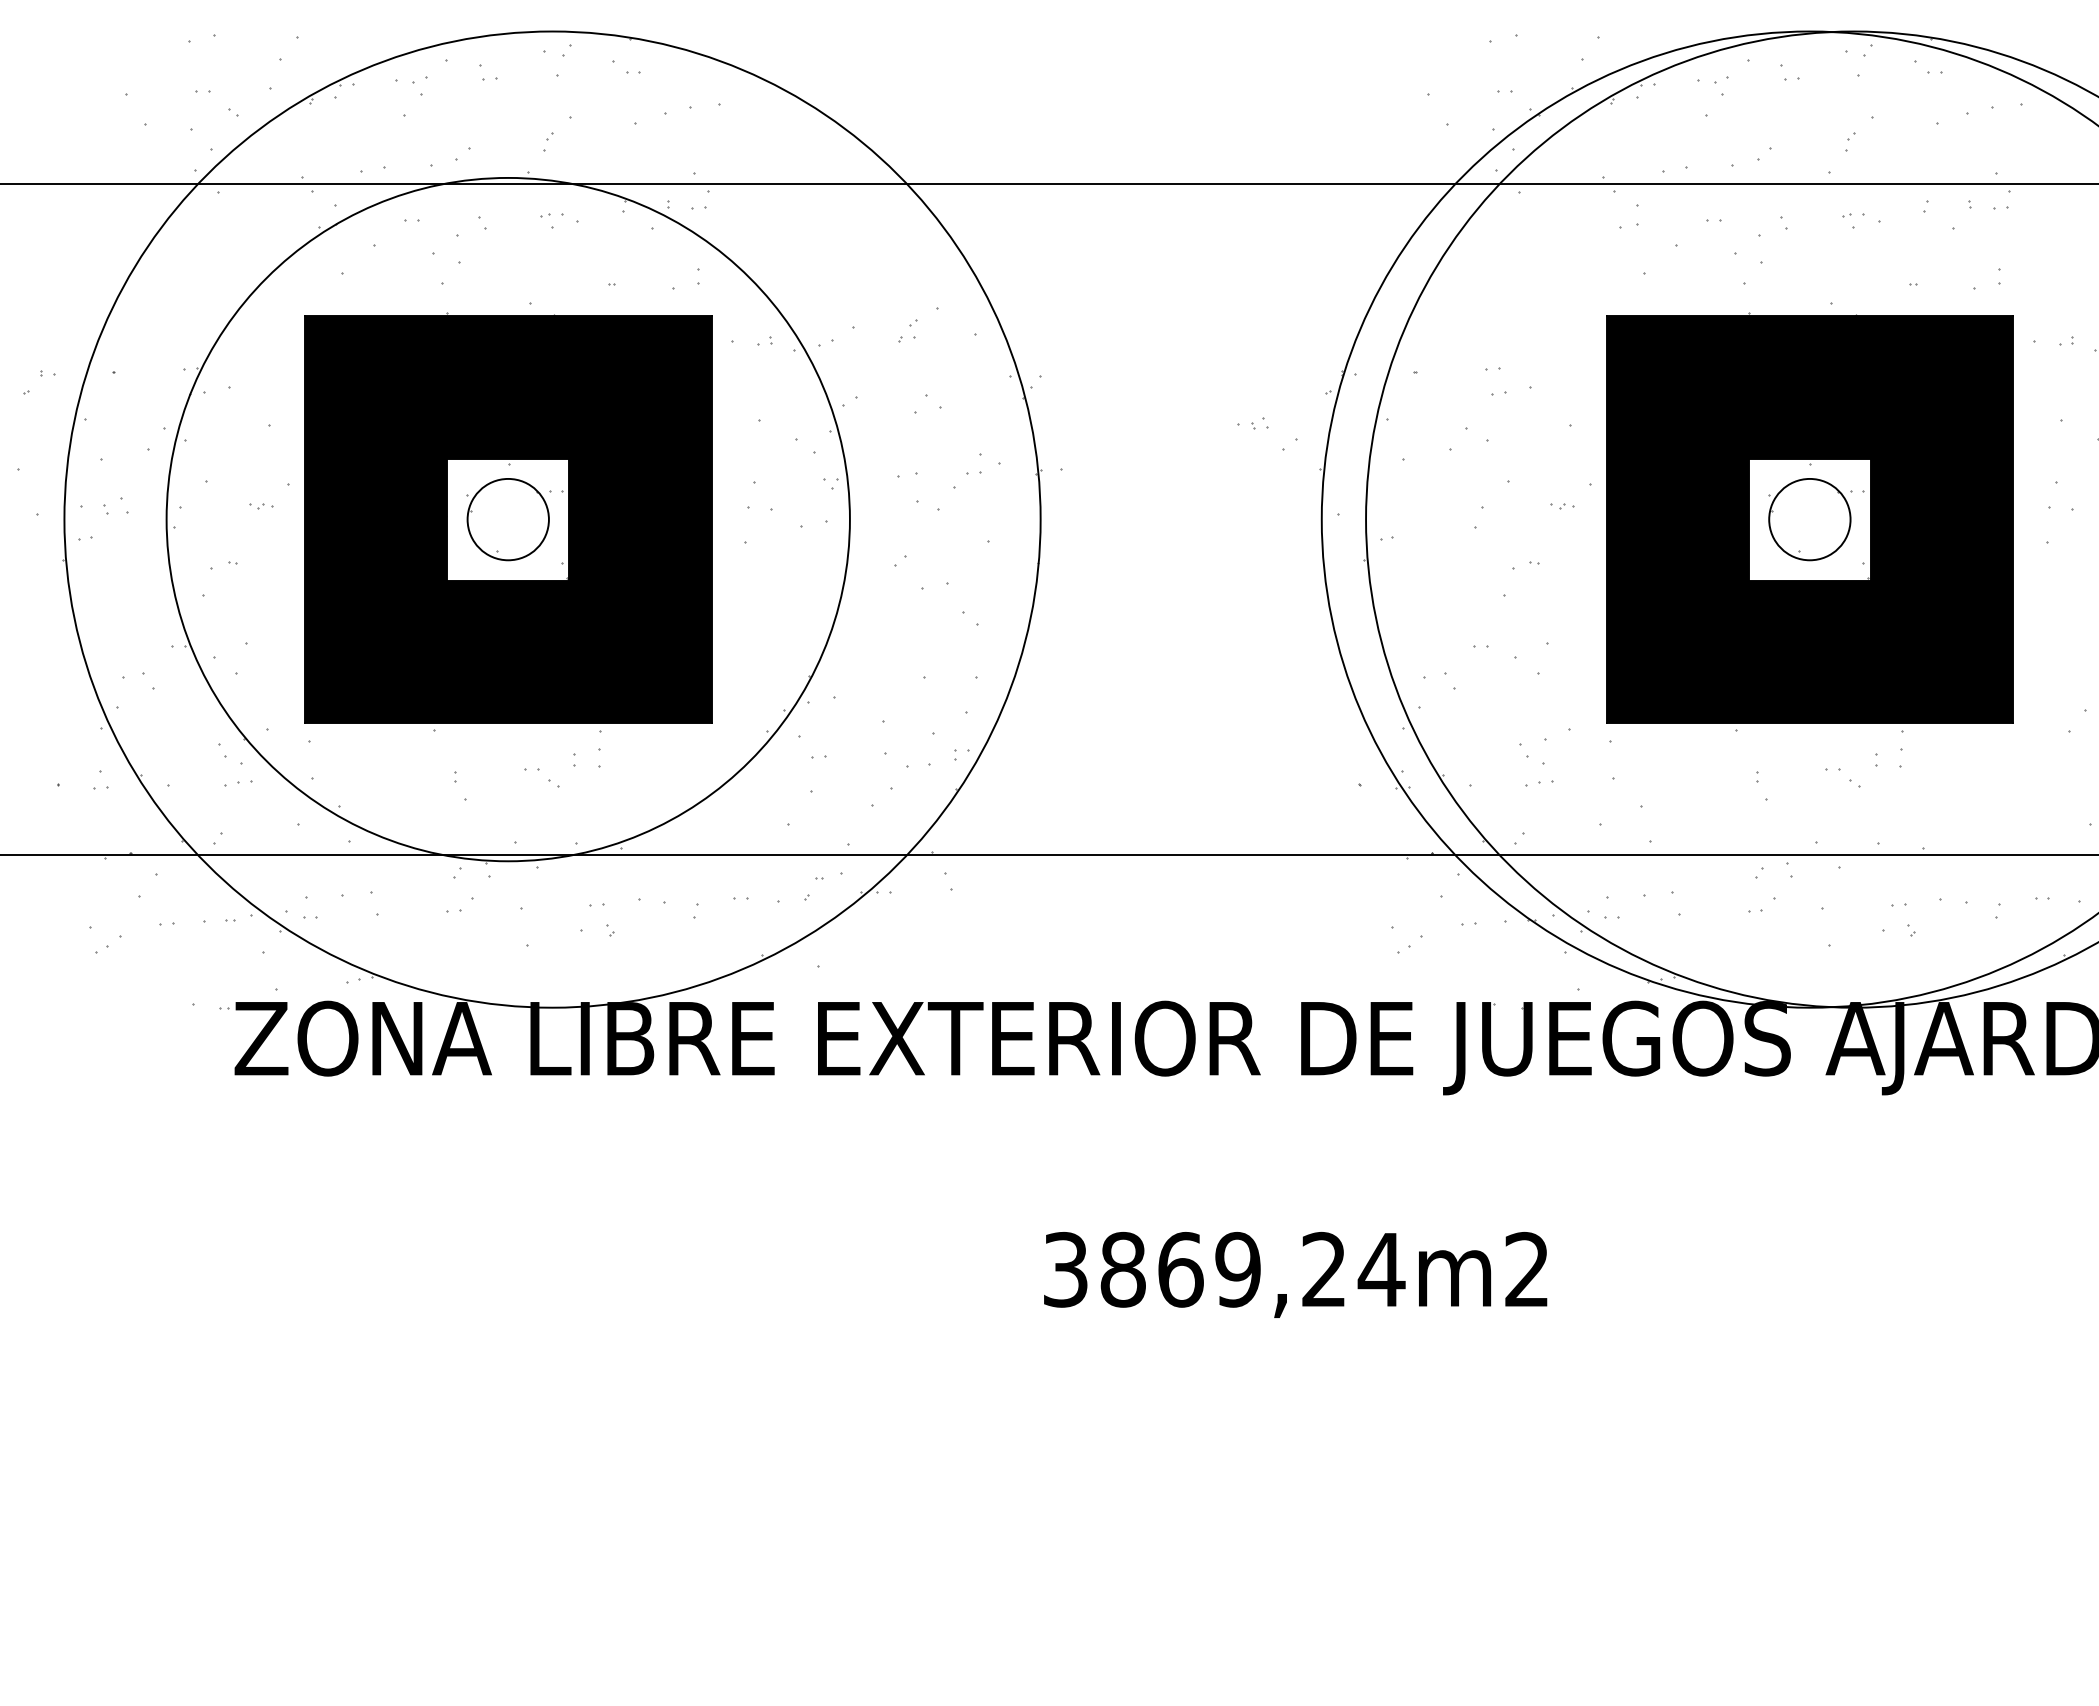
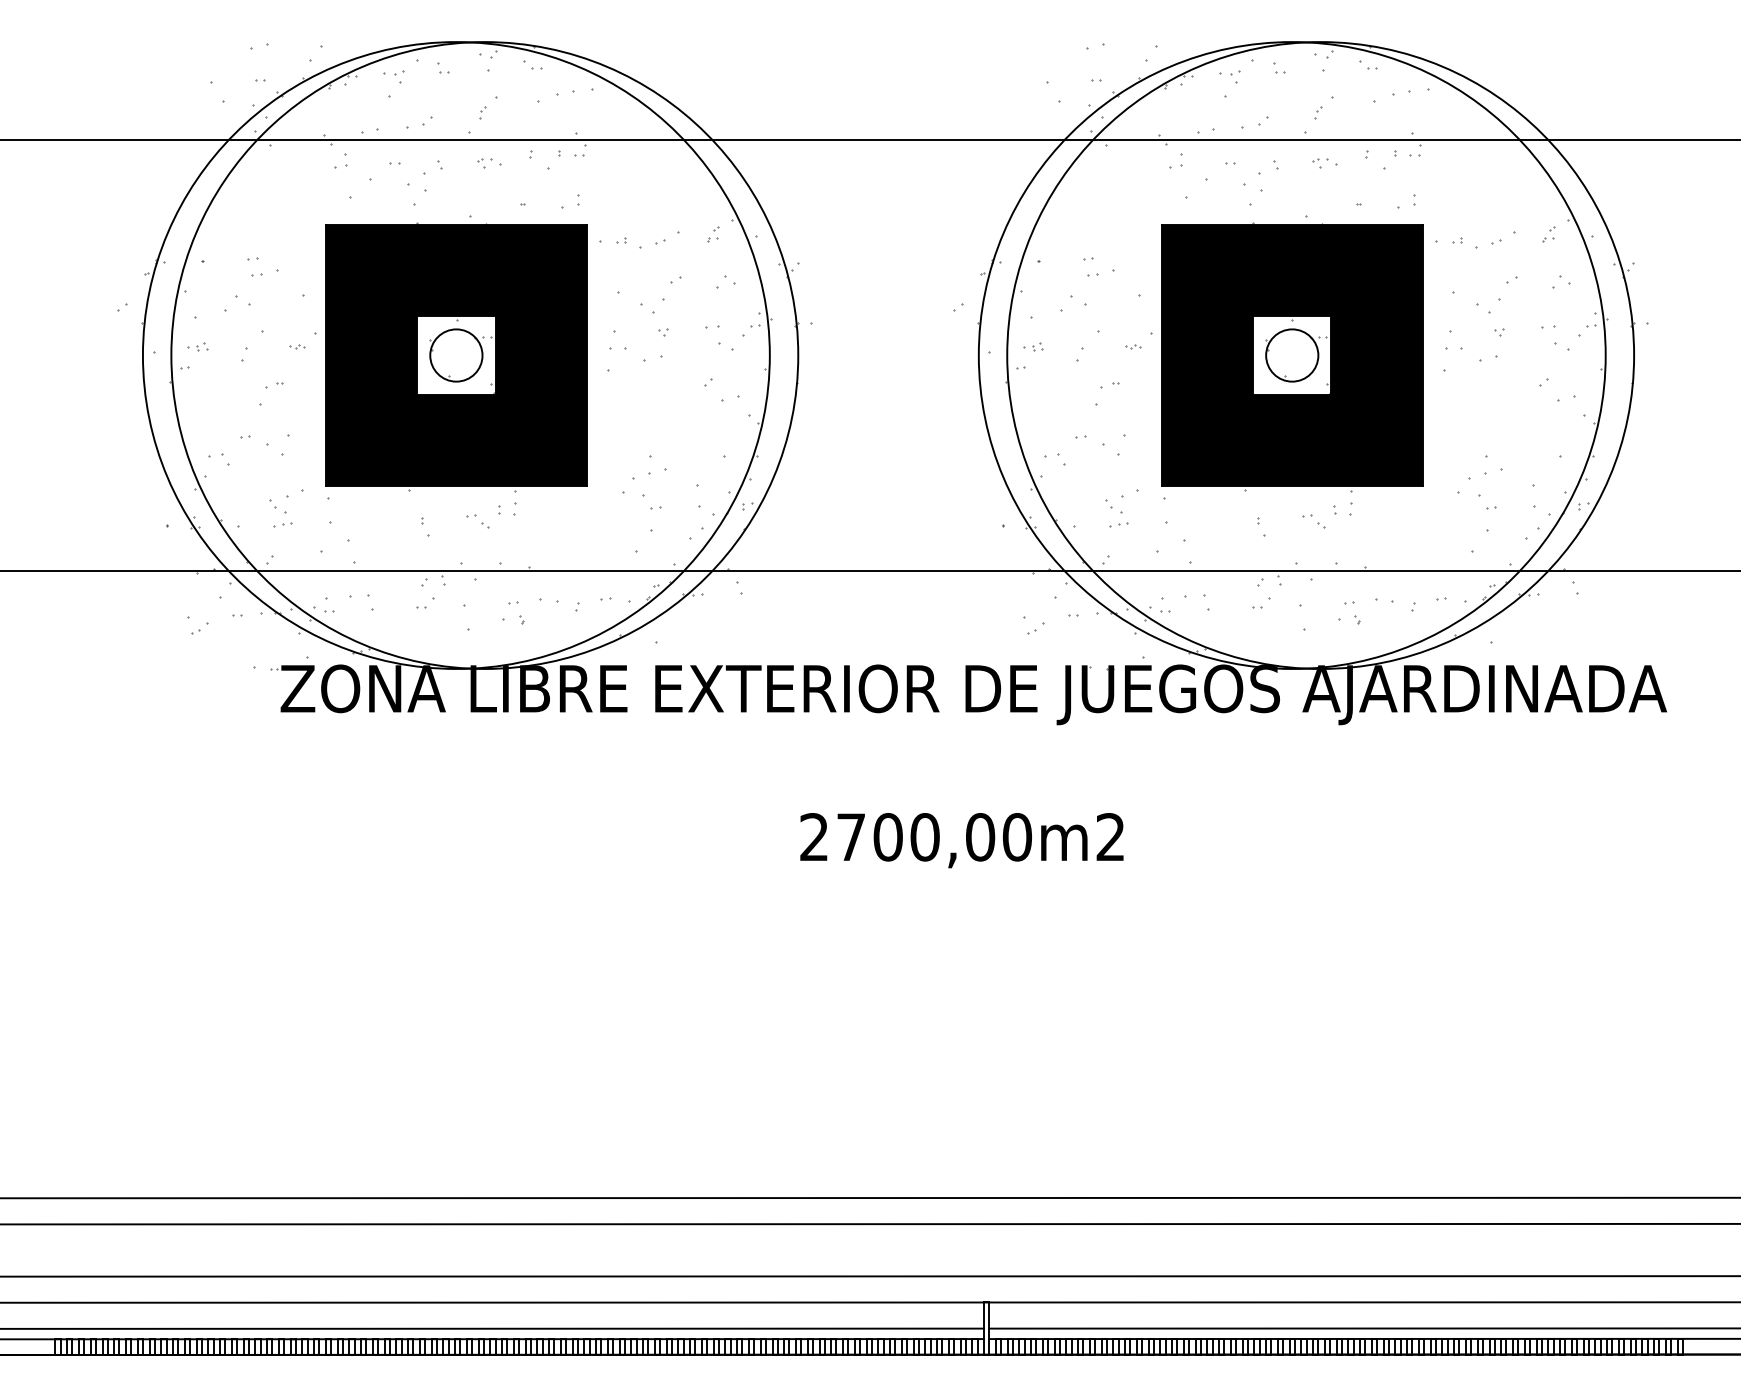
part: (1252, 423) -> (1033, 346), moved
part: (105, 505) -> (197, 346), size x0.62
circle: (506, 519) -> (455, 355), size x1.43
text: (1224, 1270) -> (916, 837), 3869,24m2 -> 2700,00m2

